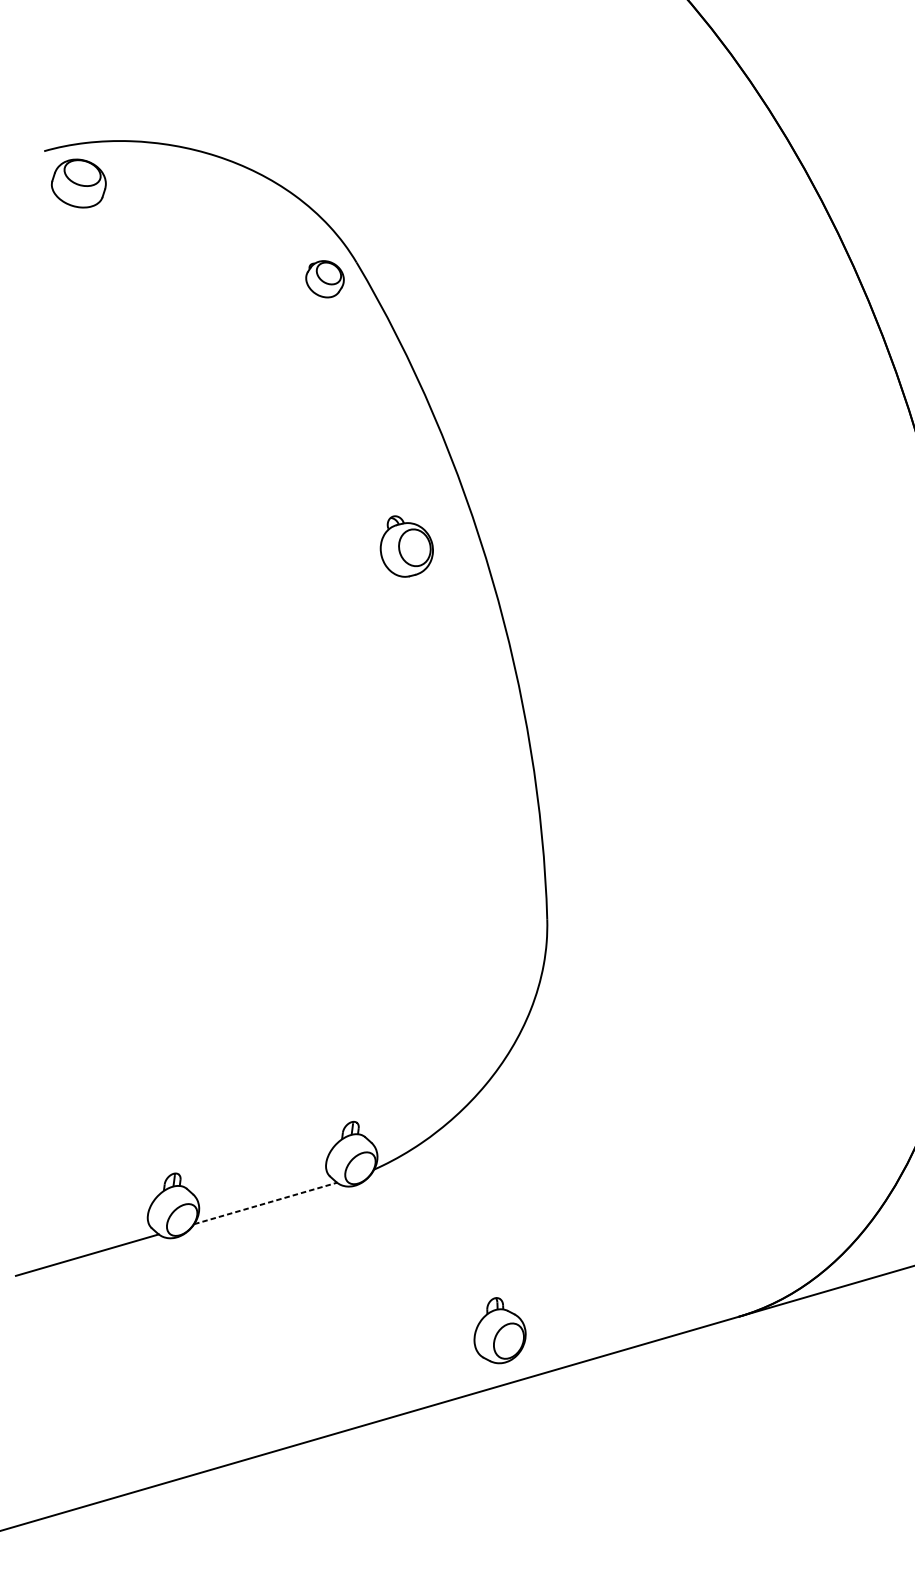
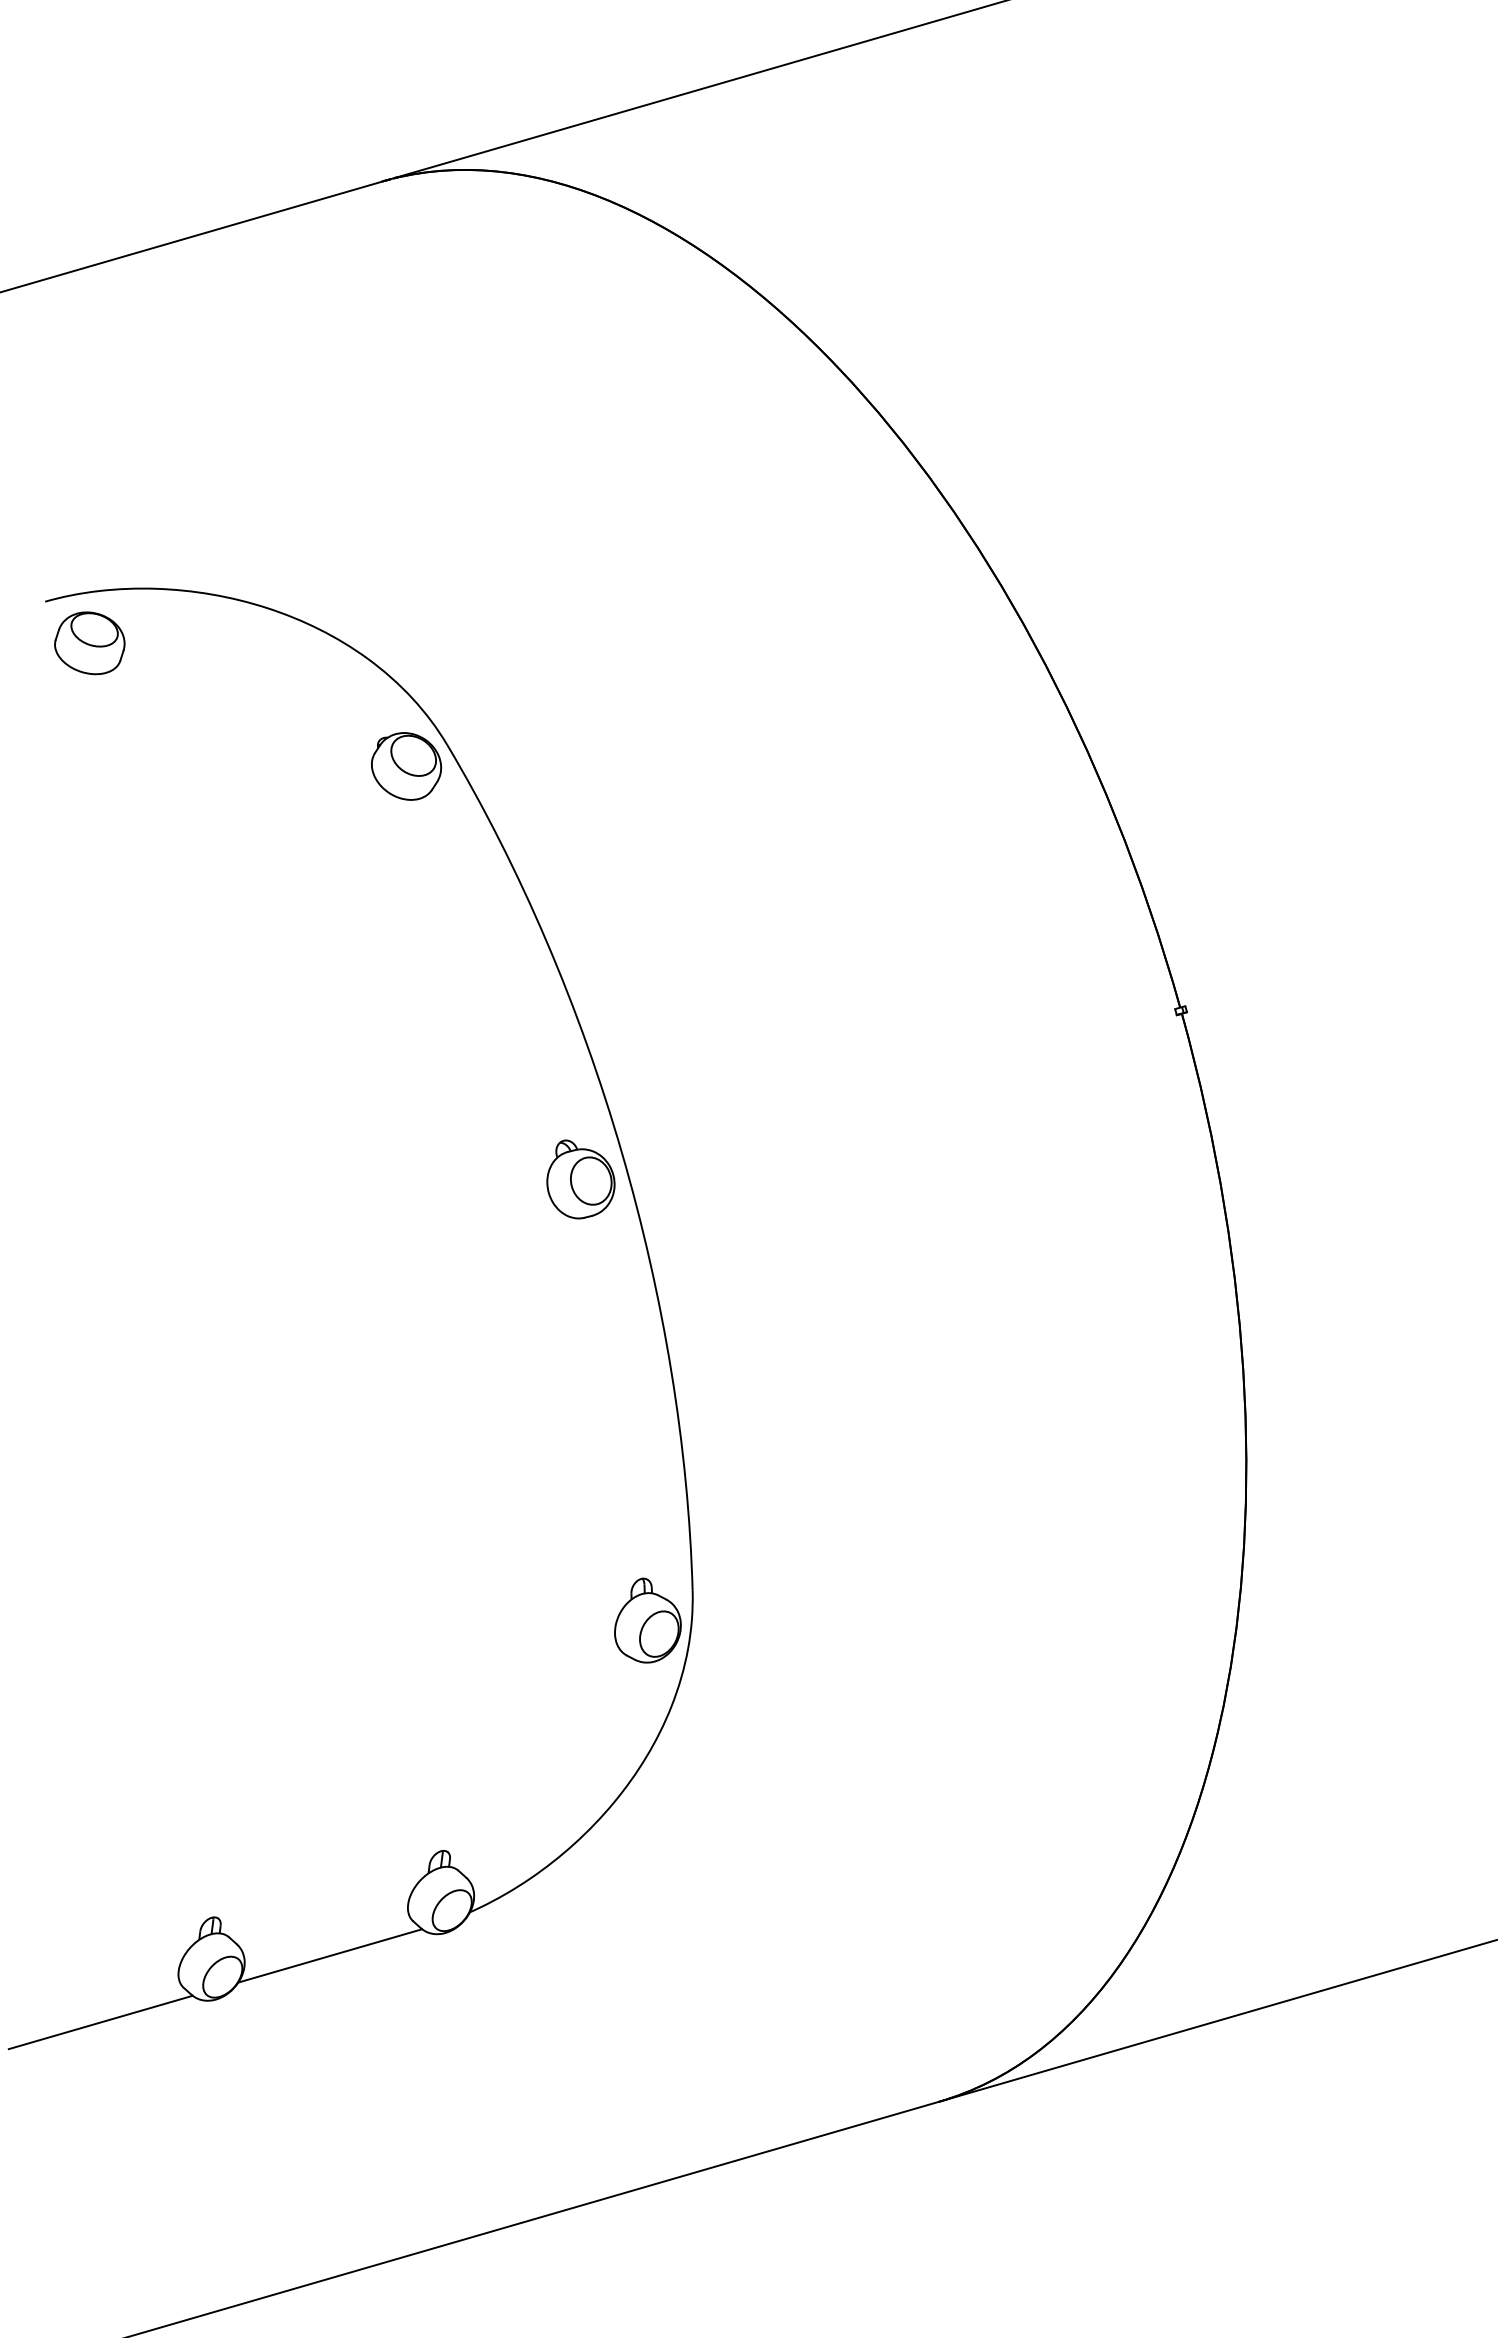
part: (324, 279) -> (406, 766), size x1.43
part: (406, 546) -> (580, 1179), moved
line: (265, 1203) -> (330, 1955), dashed -> solid
part: (499, 1330) -> (647, 1620), moved

